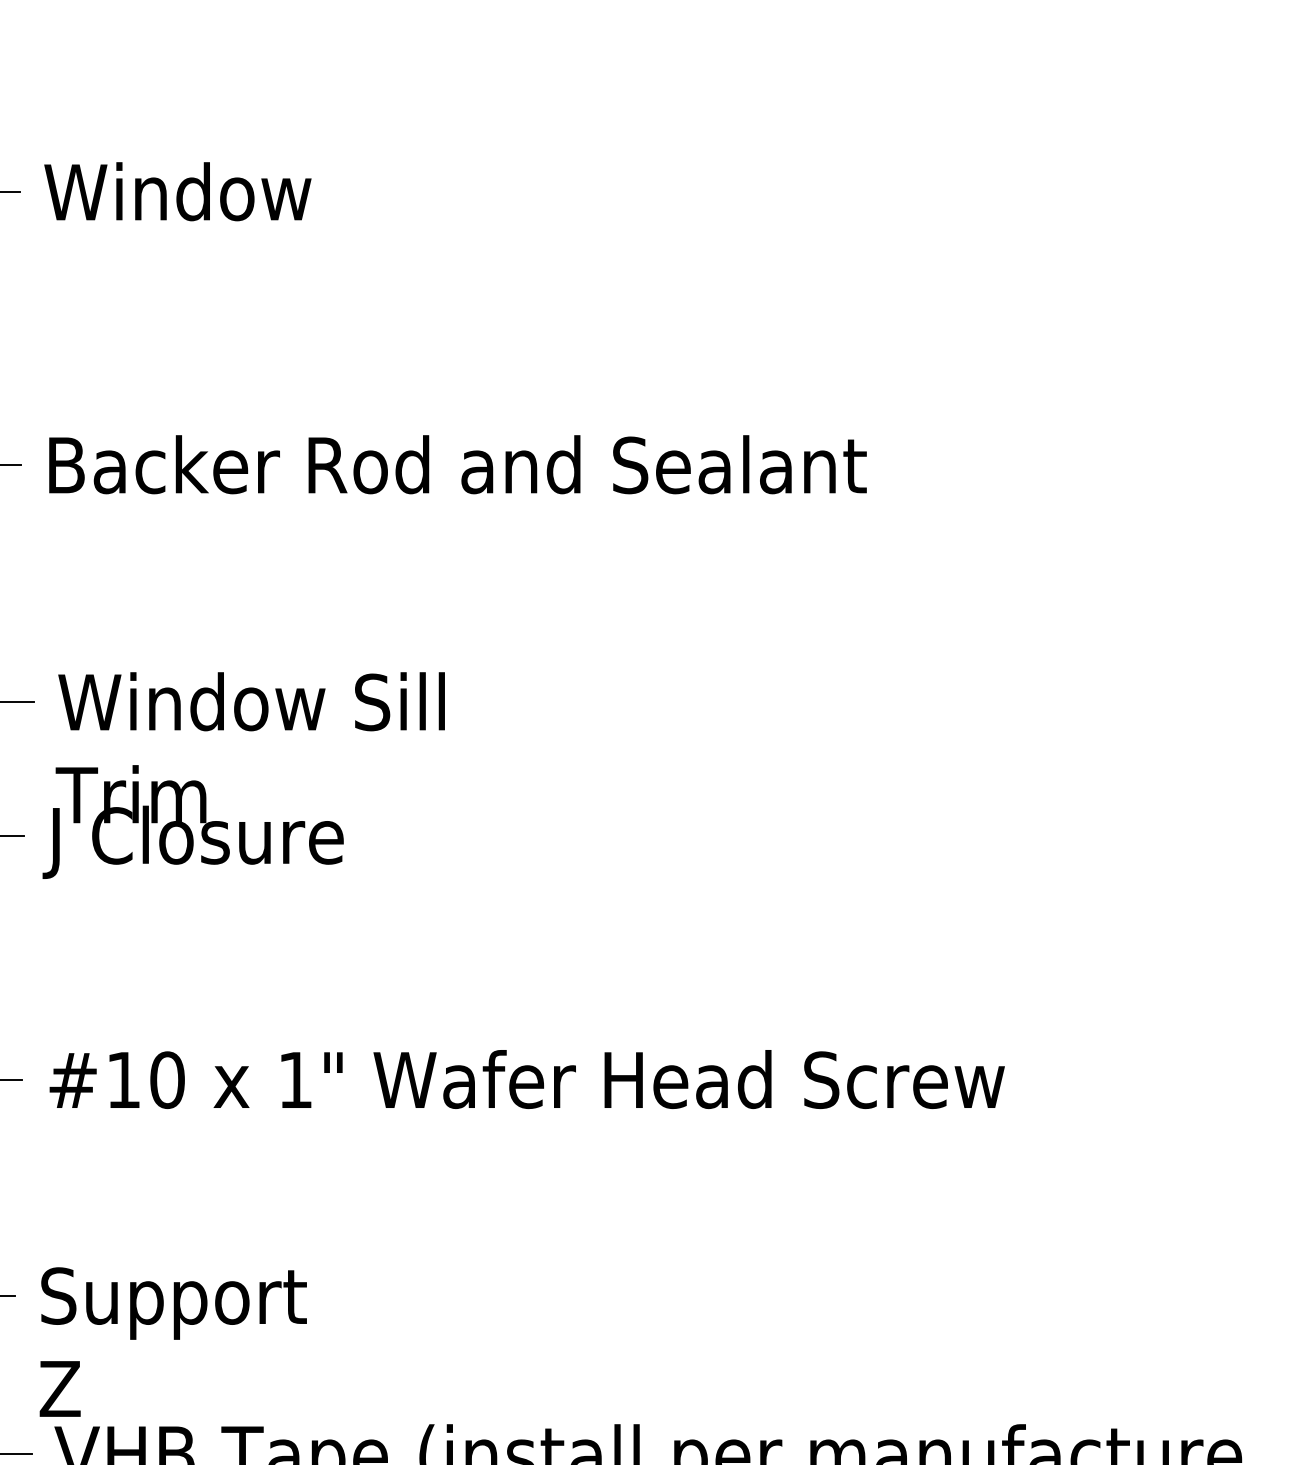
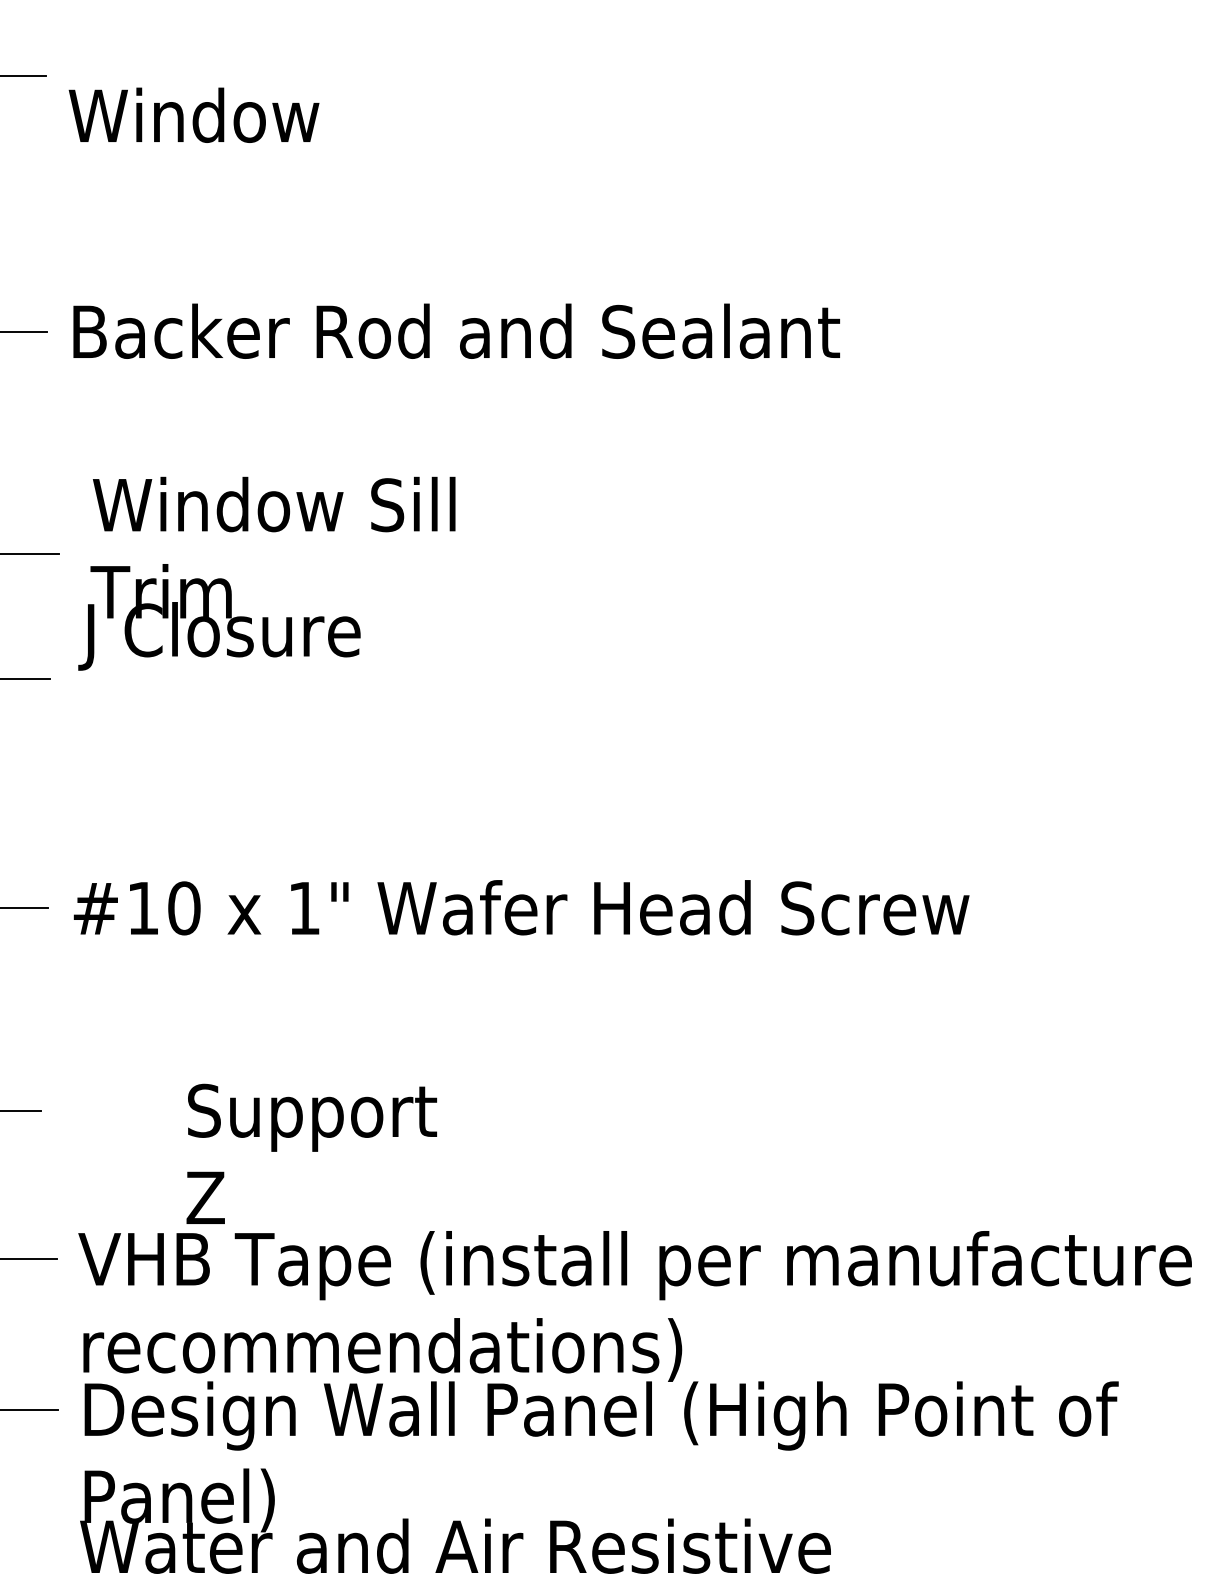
text: (177, 190) -> (193, 114), moved
text: (243, 775) -> (266, 573), moved
text: (173, 1341) -> (311, 1153), moved

